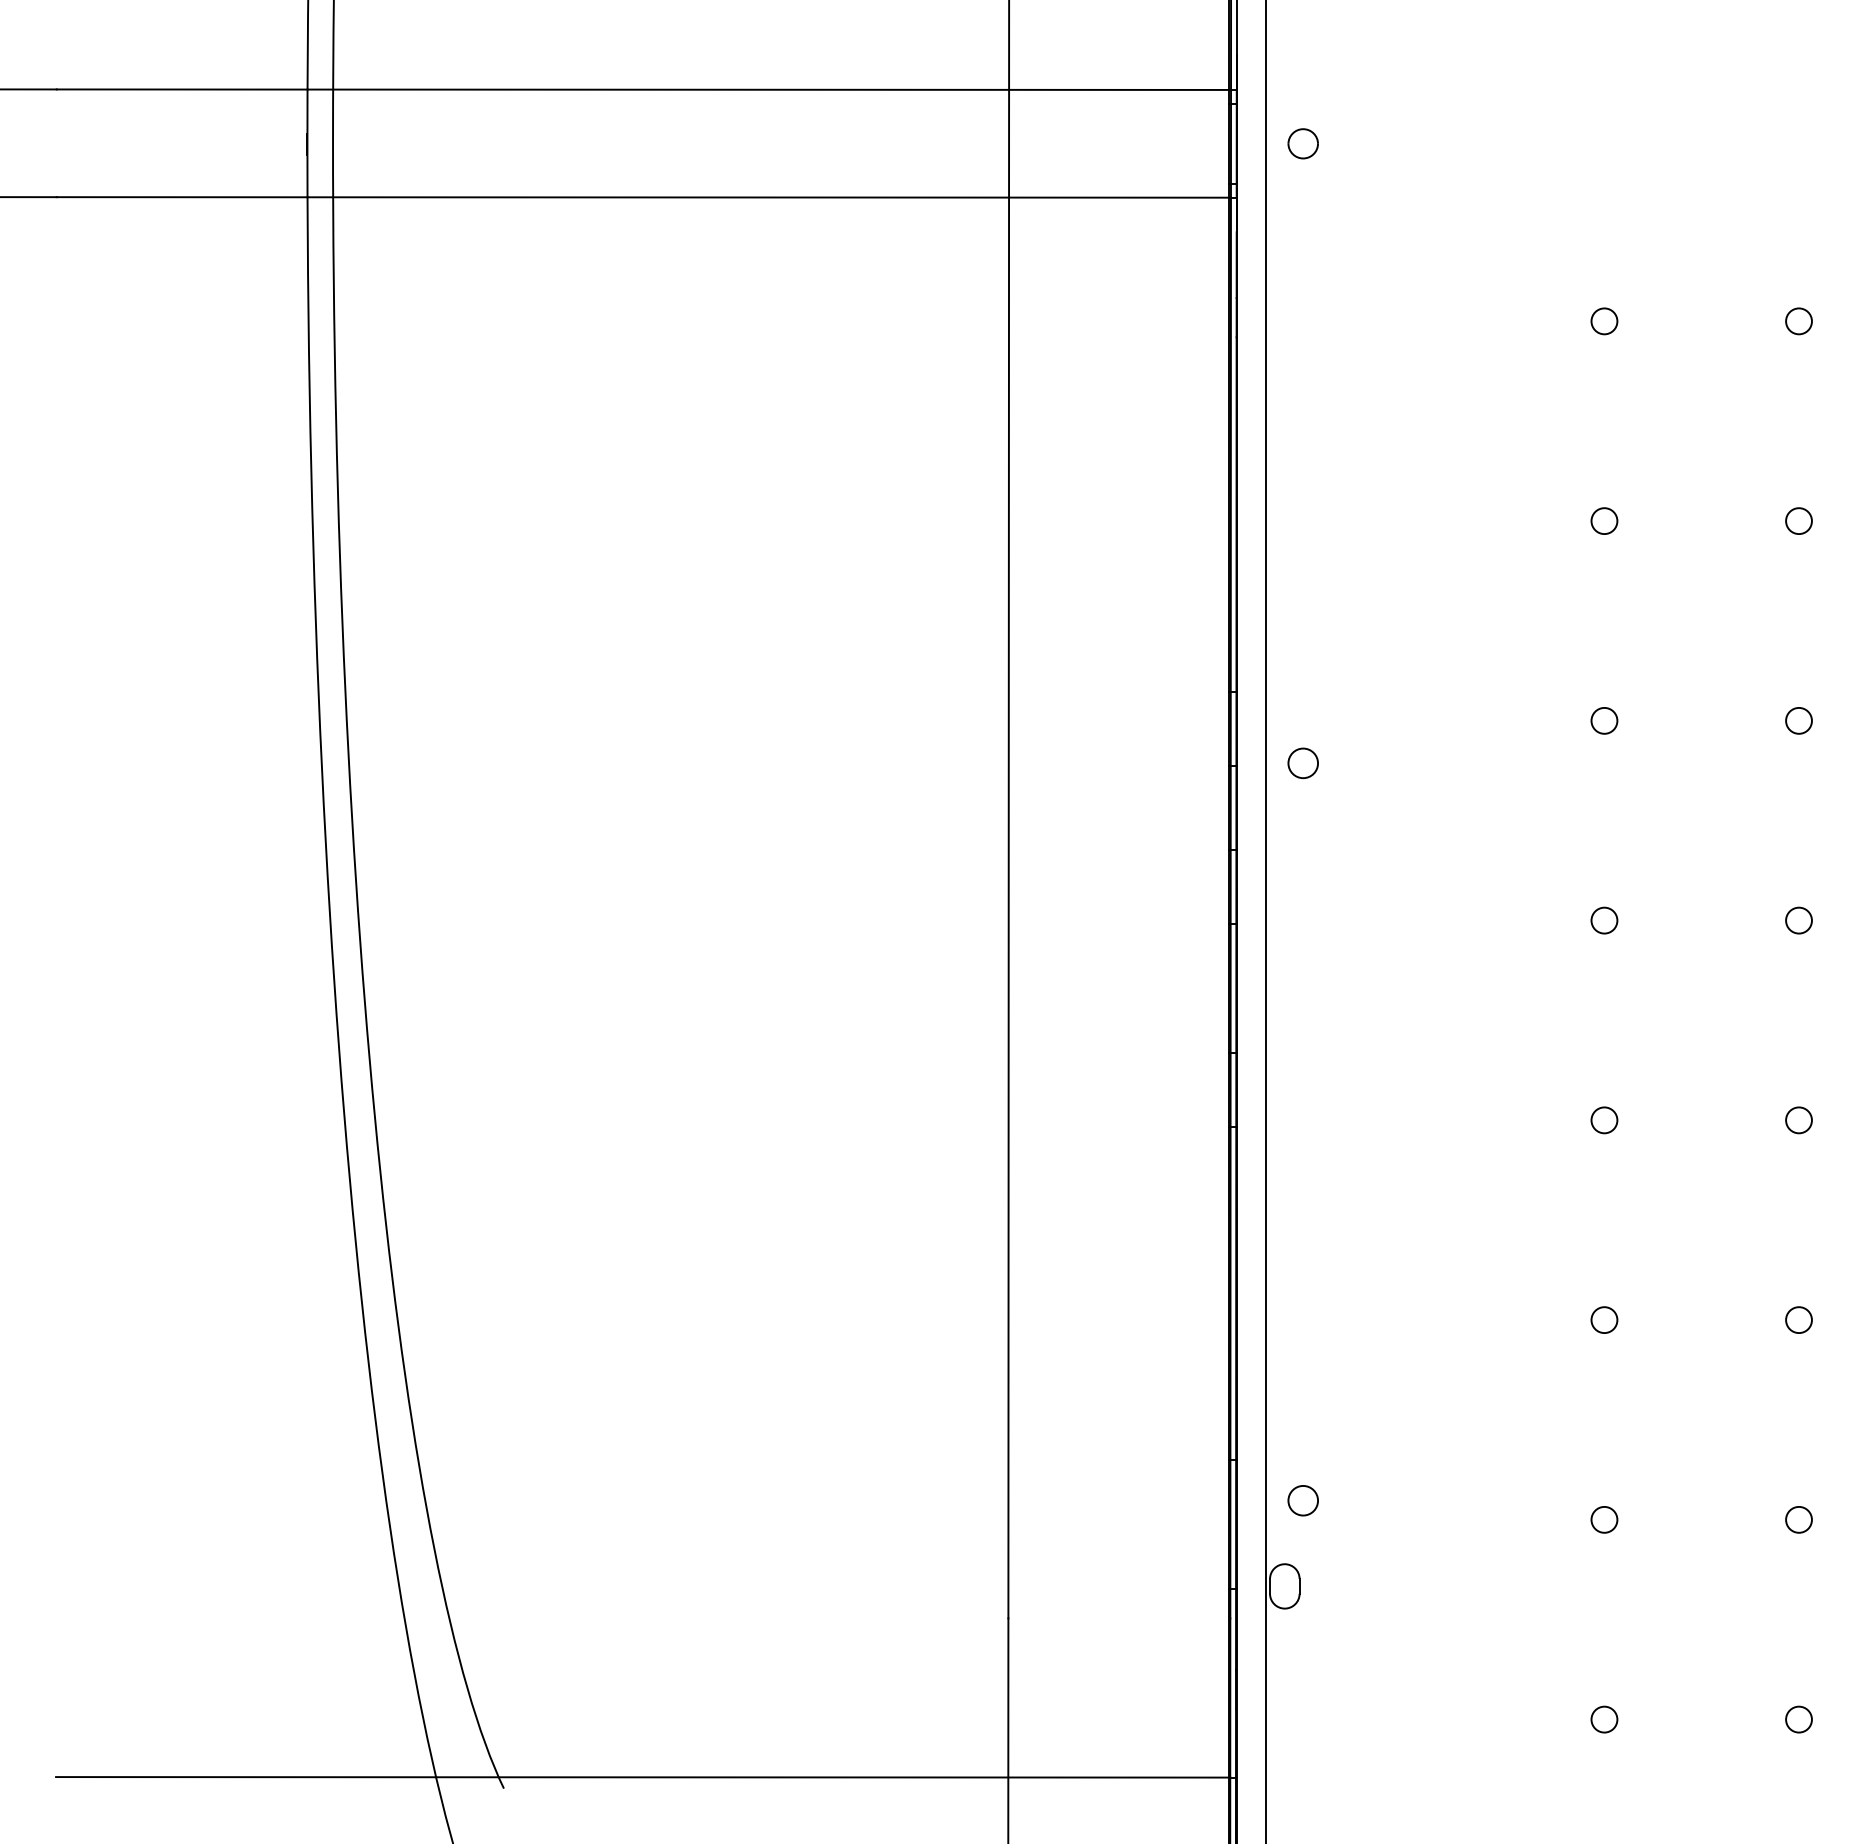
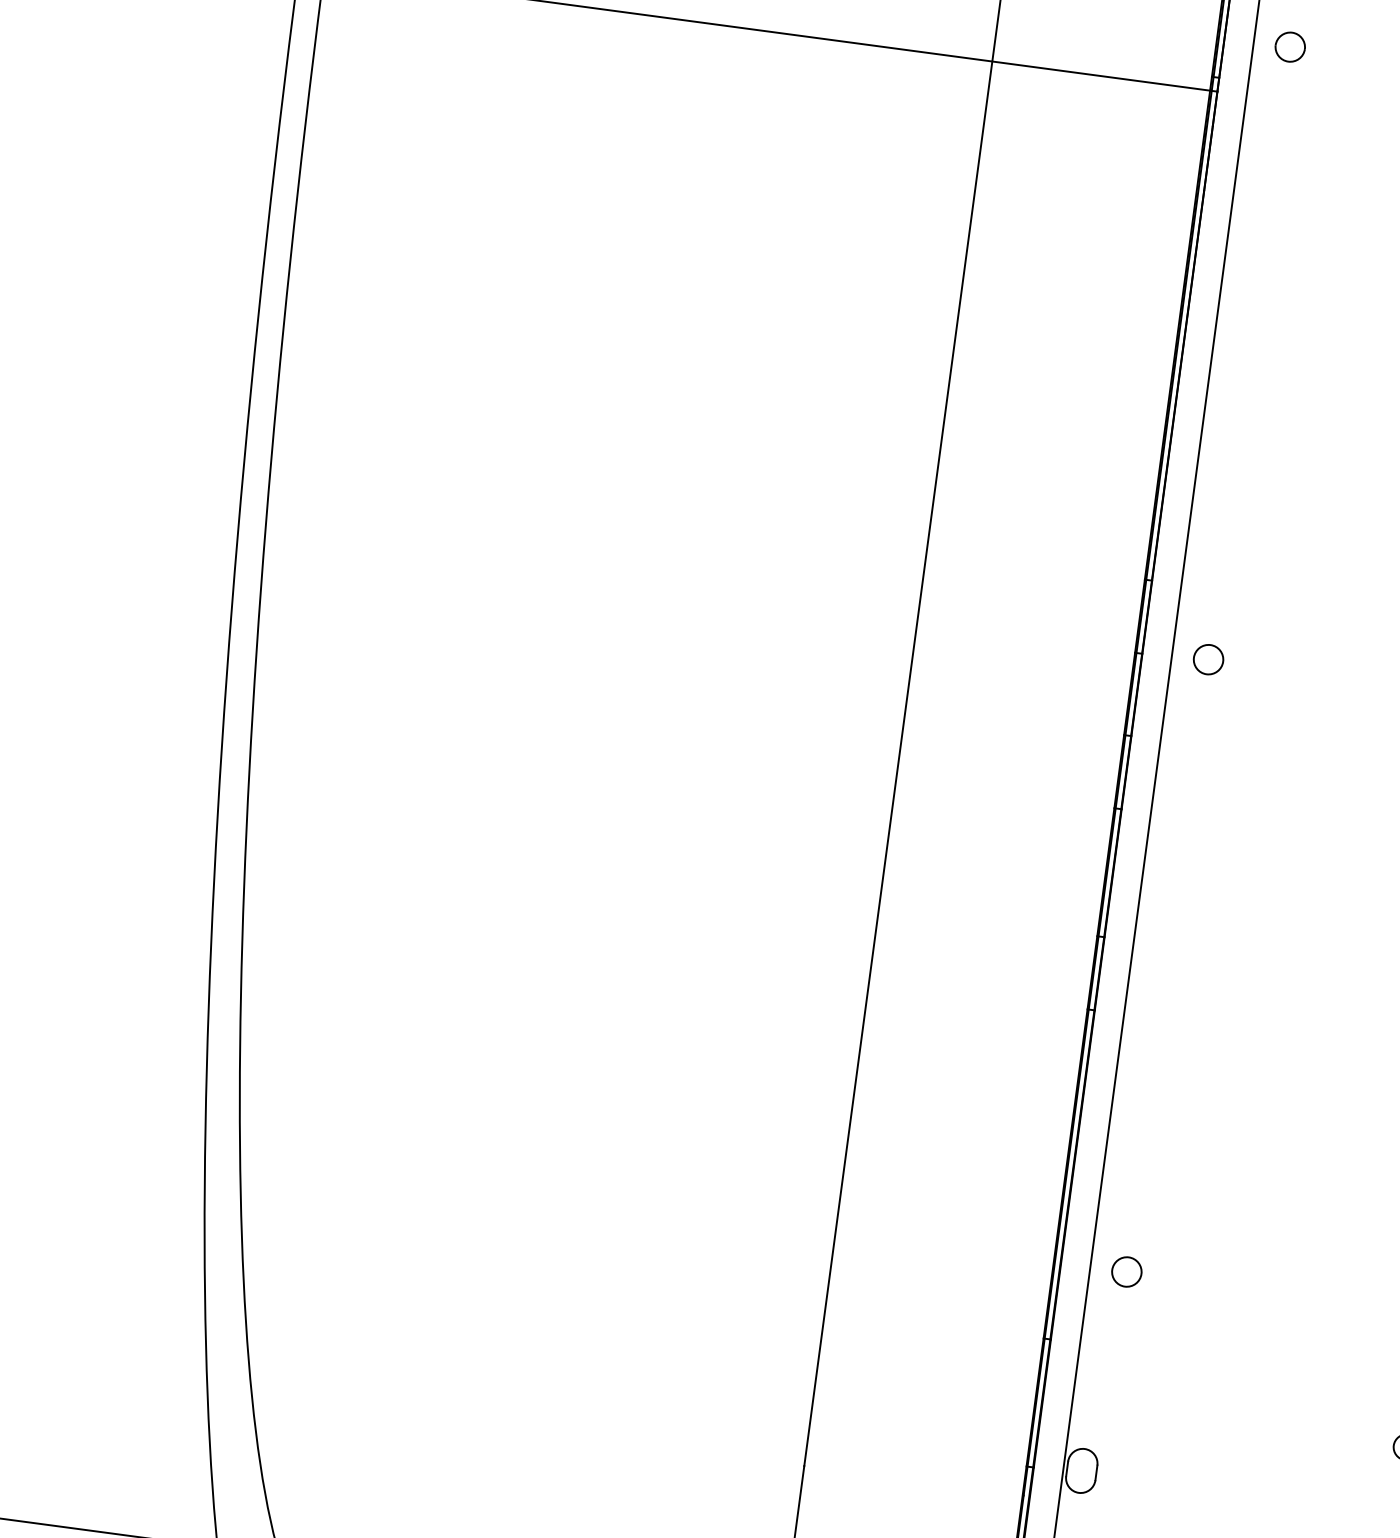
circle: (1302, 1500) -> (1126, 1271), moved

